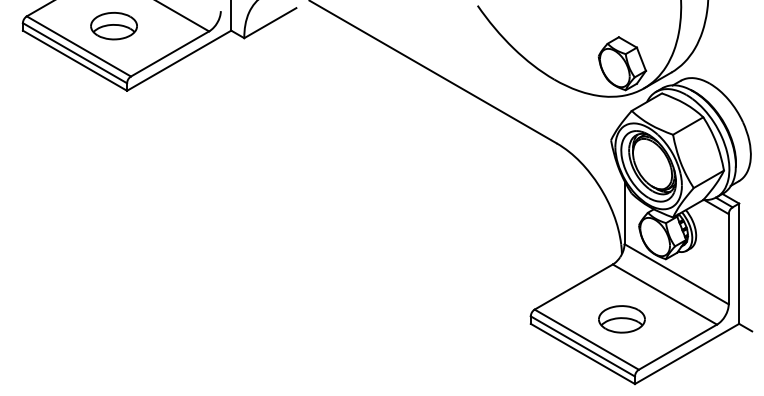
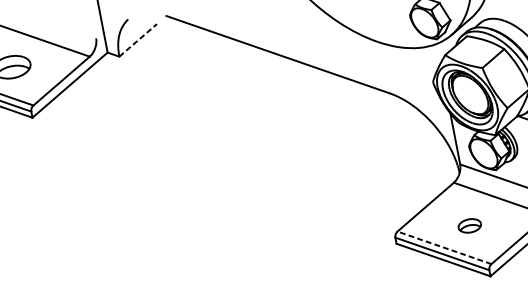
line: (270, 22) -> (138, 39), solid -> dashed
part: (621, 319) -> (469, 226), size x0.6
line: (586, 339) -> (444, 247), solid -> dashed

